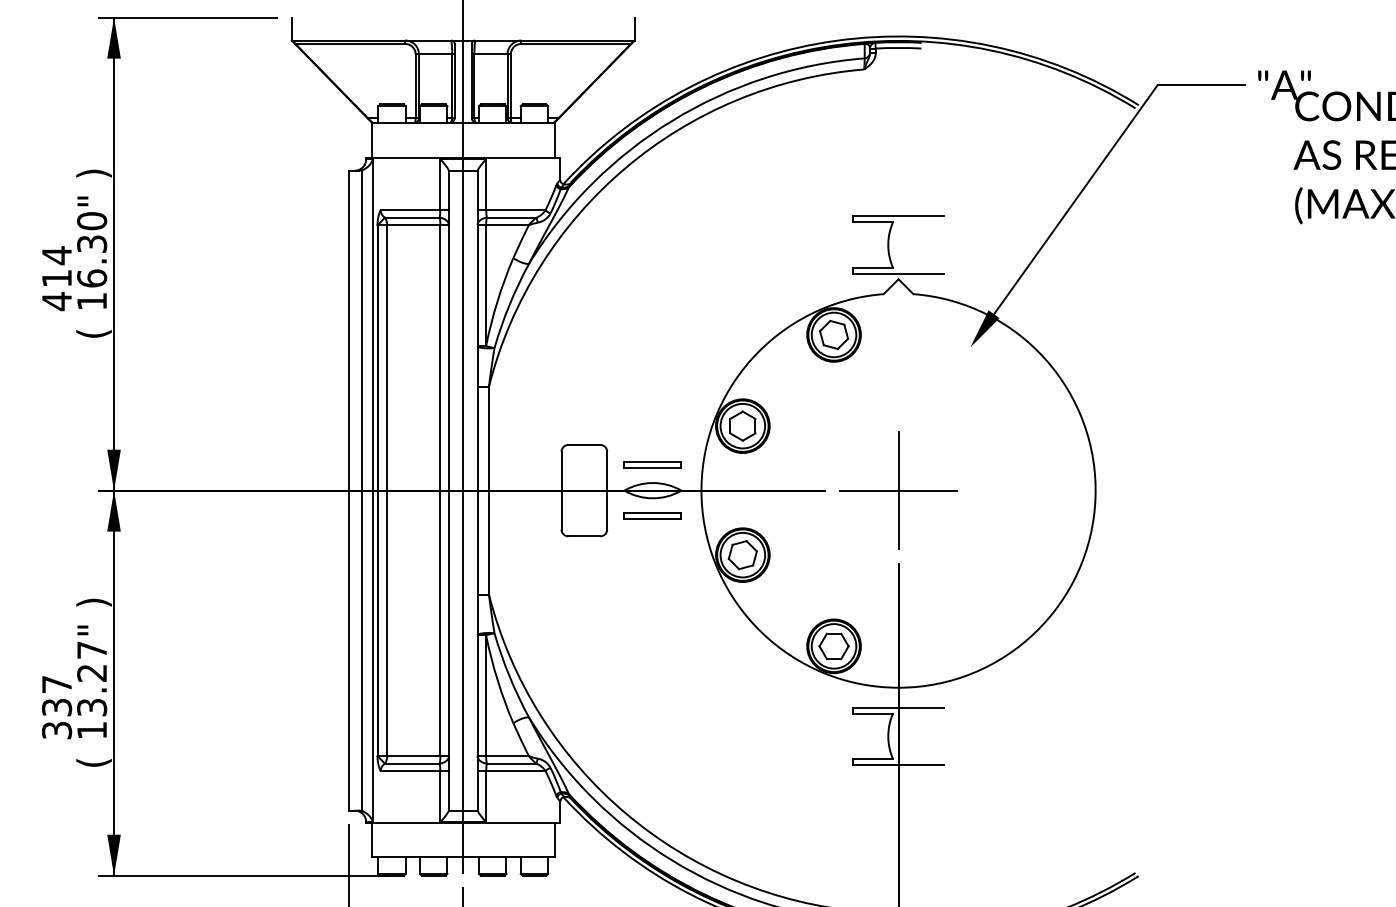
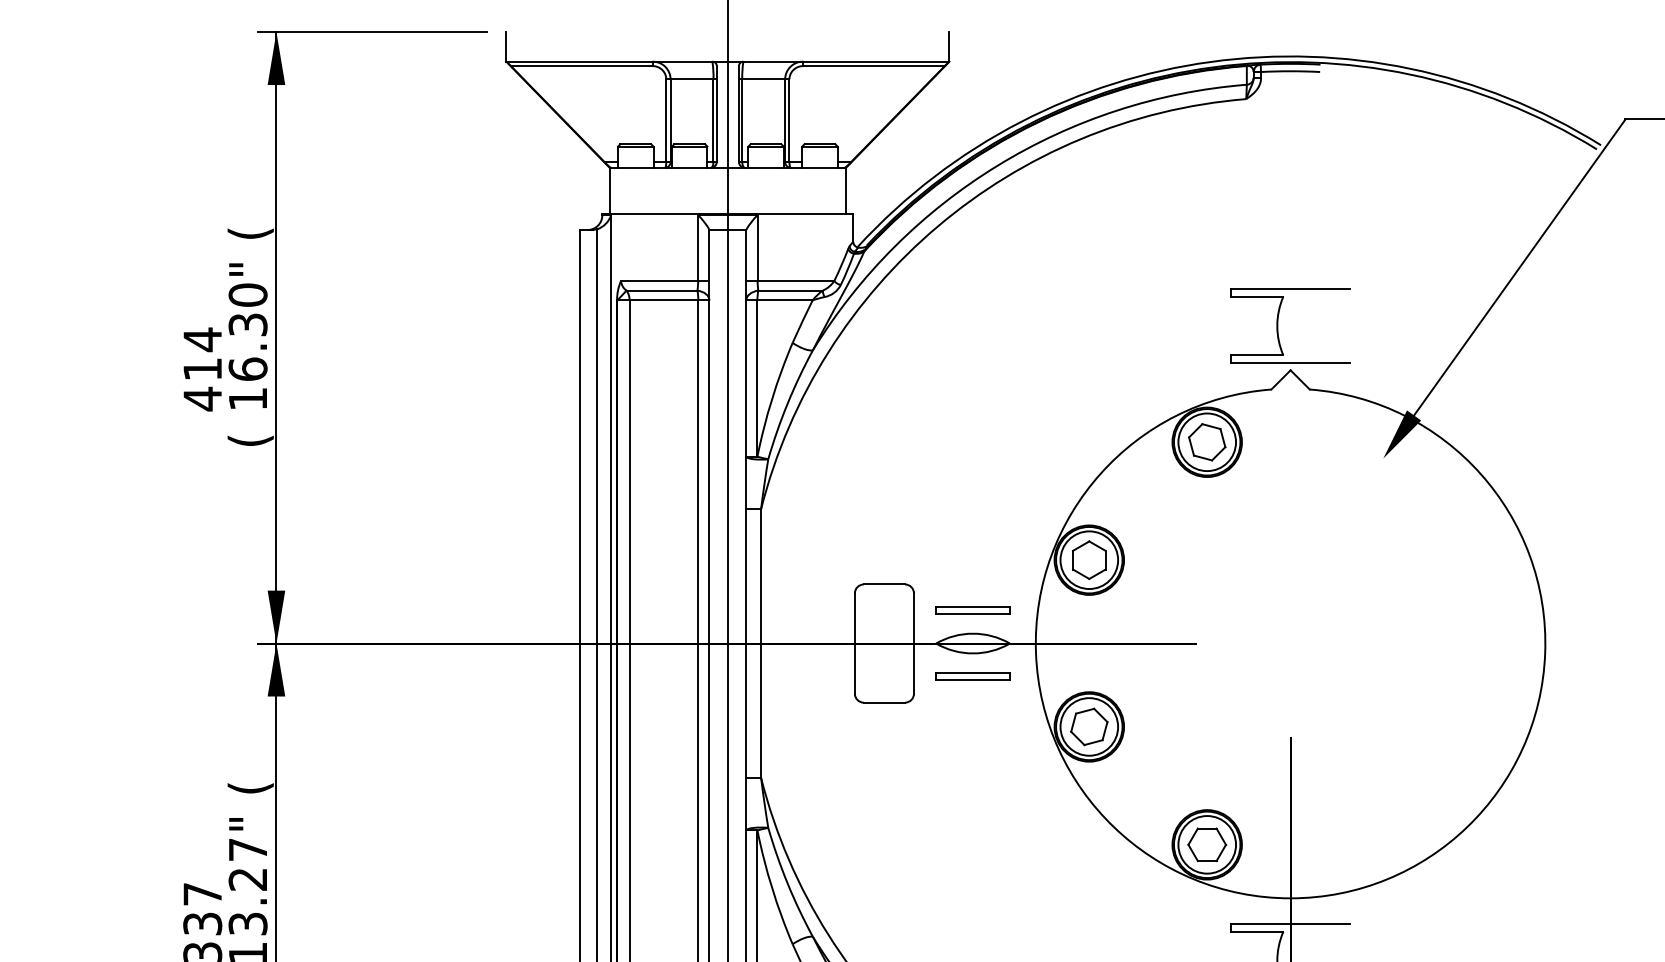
text: (93, 173) -> (249, 233), ) -> (
part: (898, 490) -> (1290, 643), removed
text: (93, 602) -> (249, 788), ) -> (

